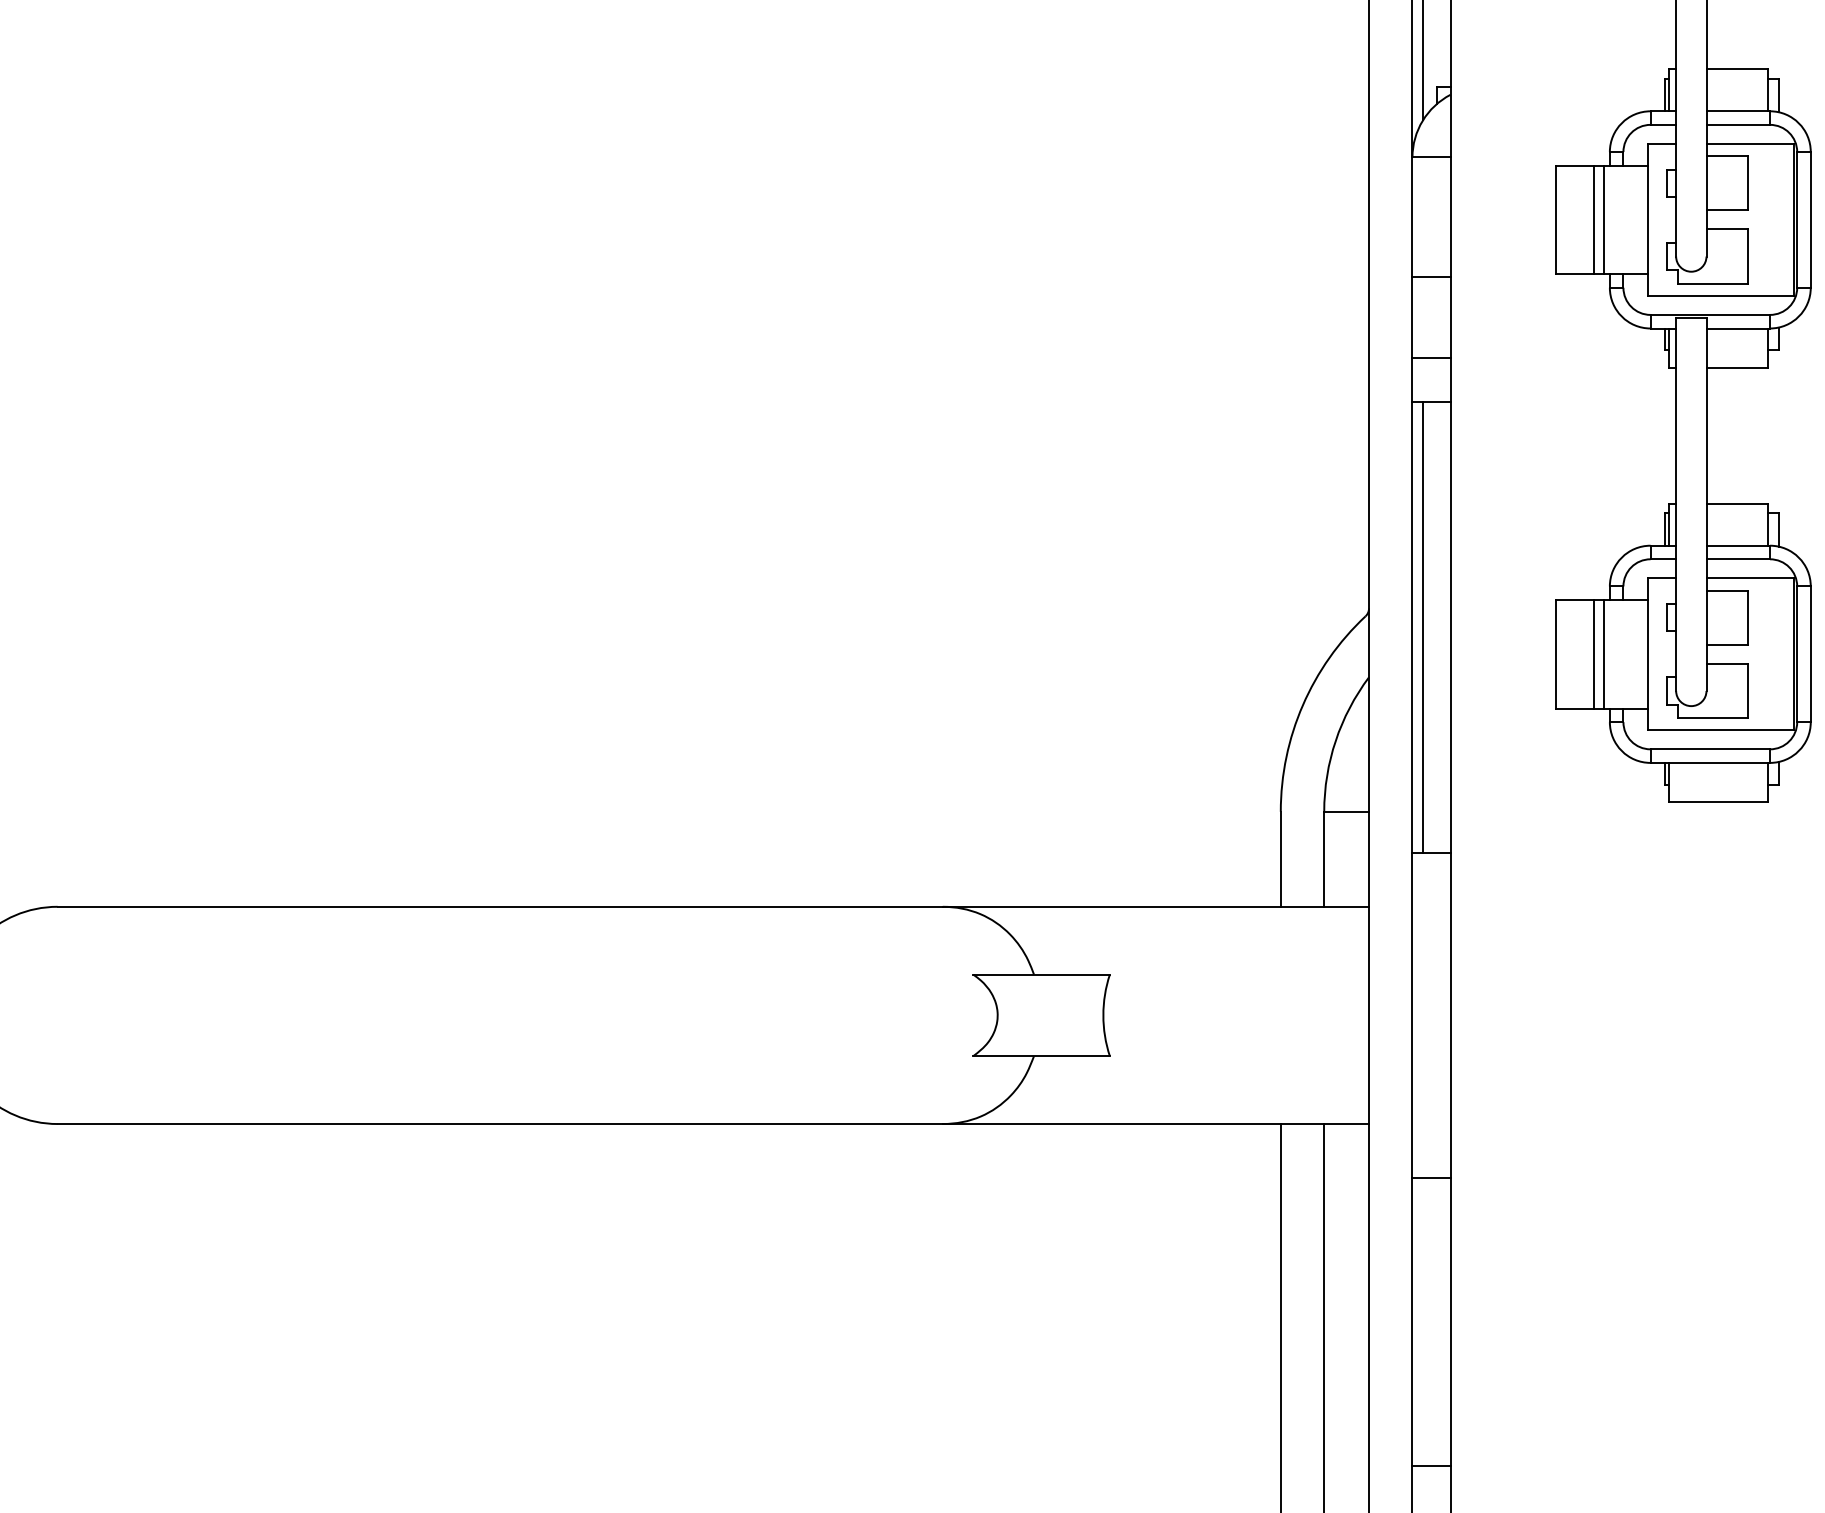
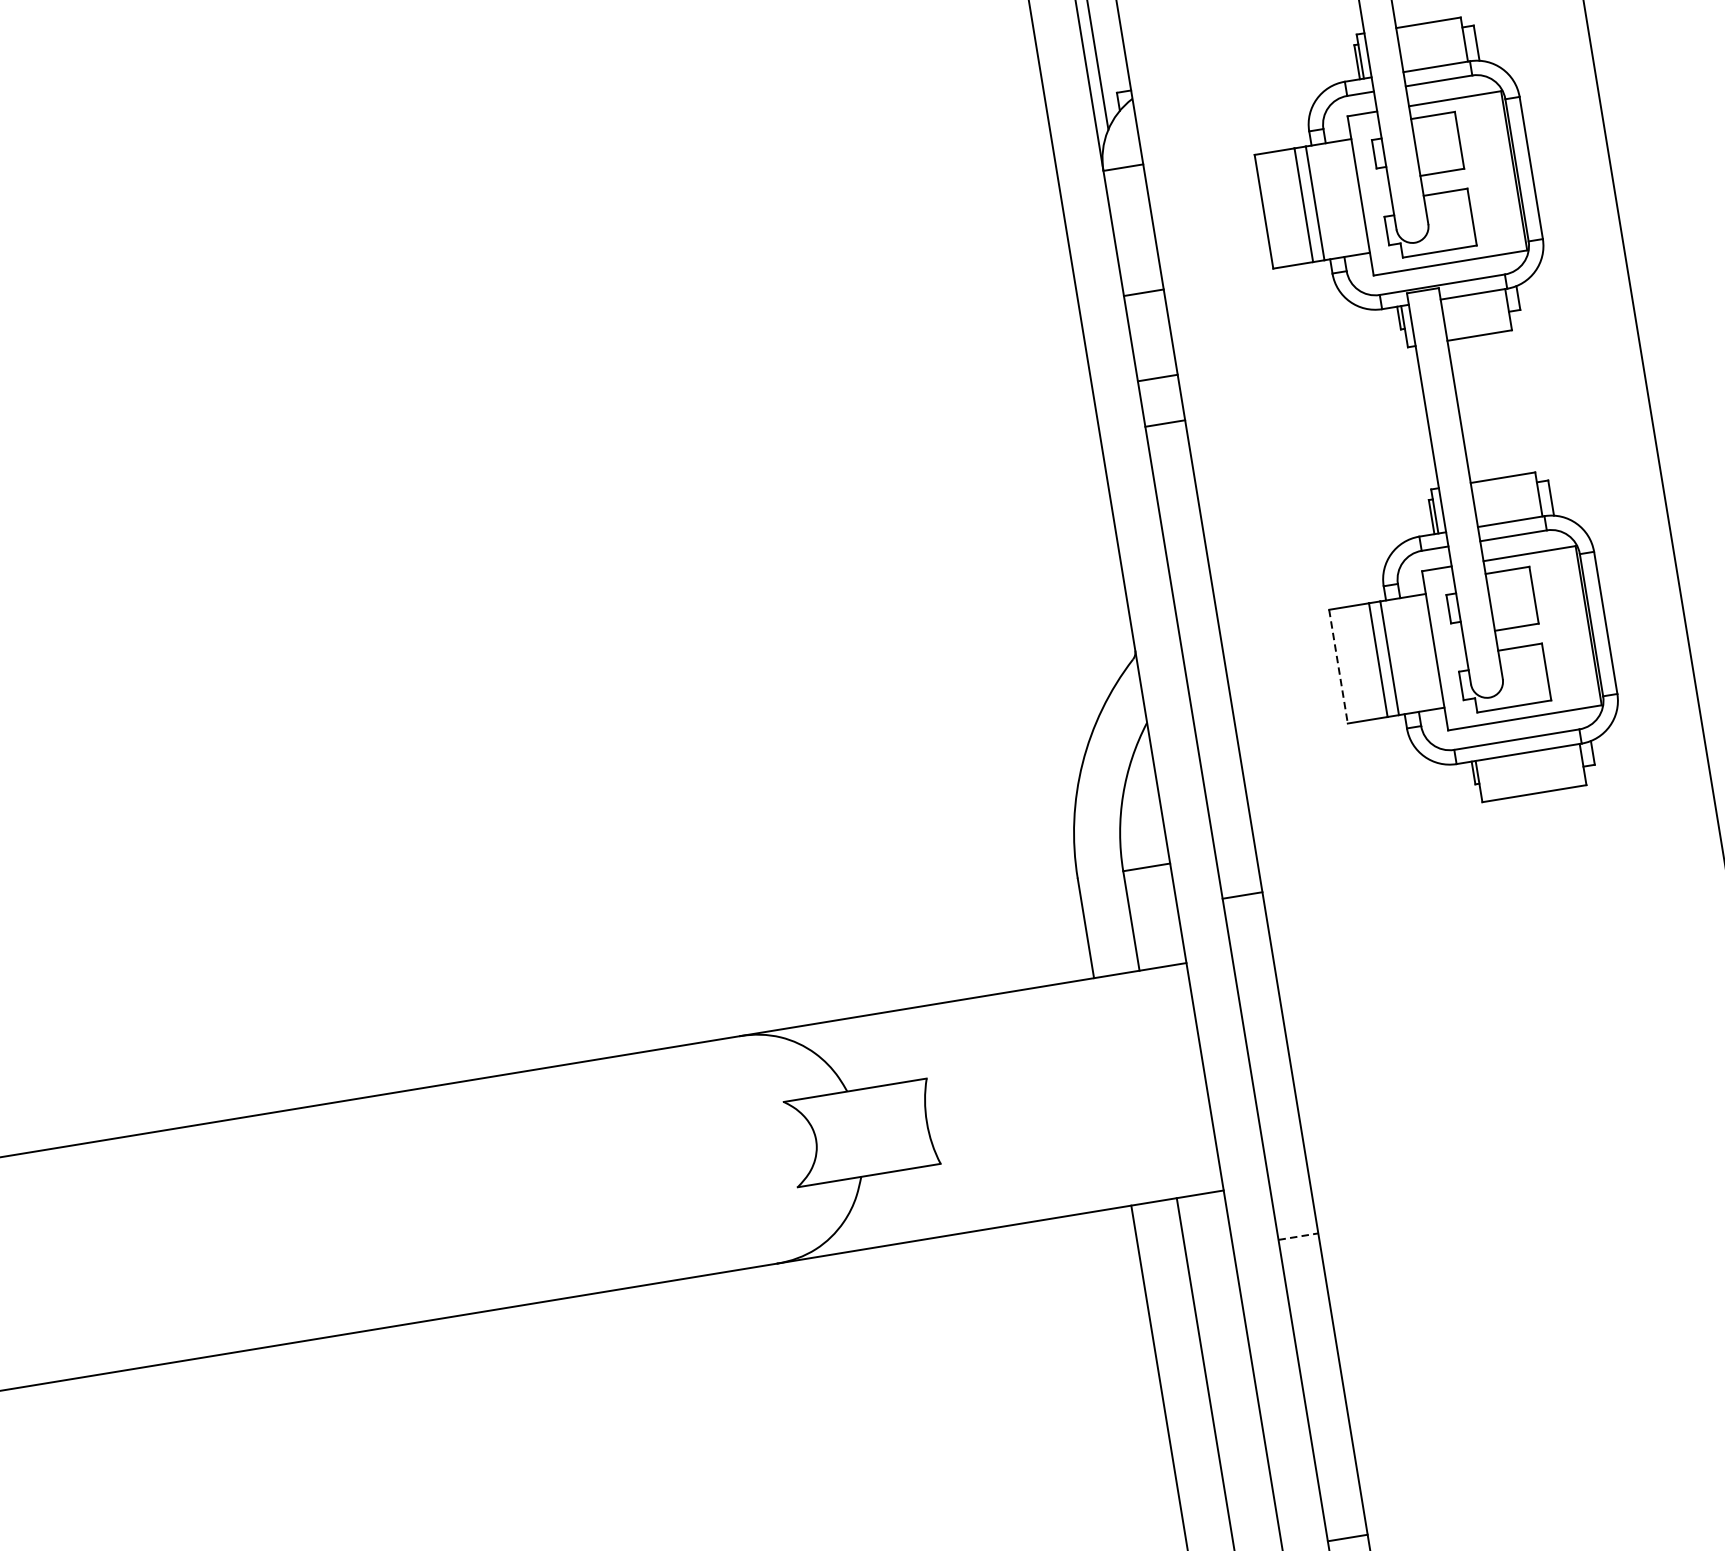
line: (1423, 626) -> (1195, 660), removed
line: (1555, 654) -> (1338, 666), solid -> dashed
line: (1431, 1178) -> (1298, 1236), solid -> dashed

